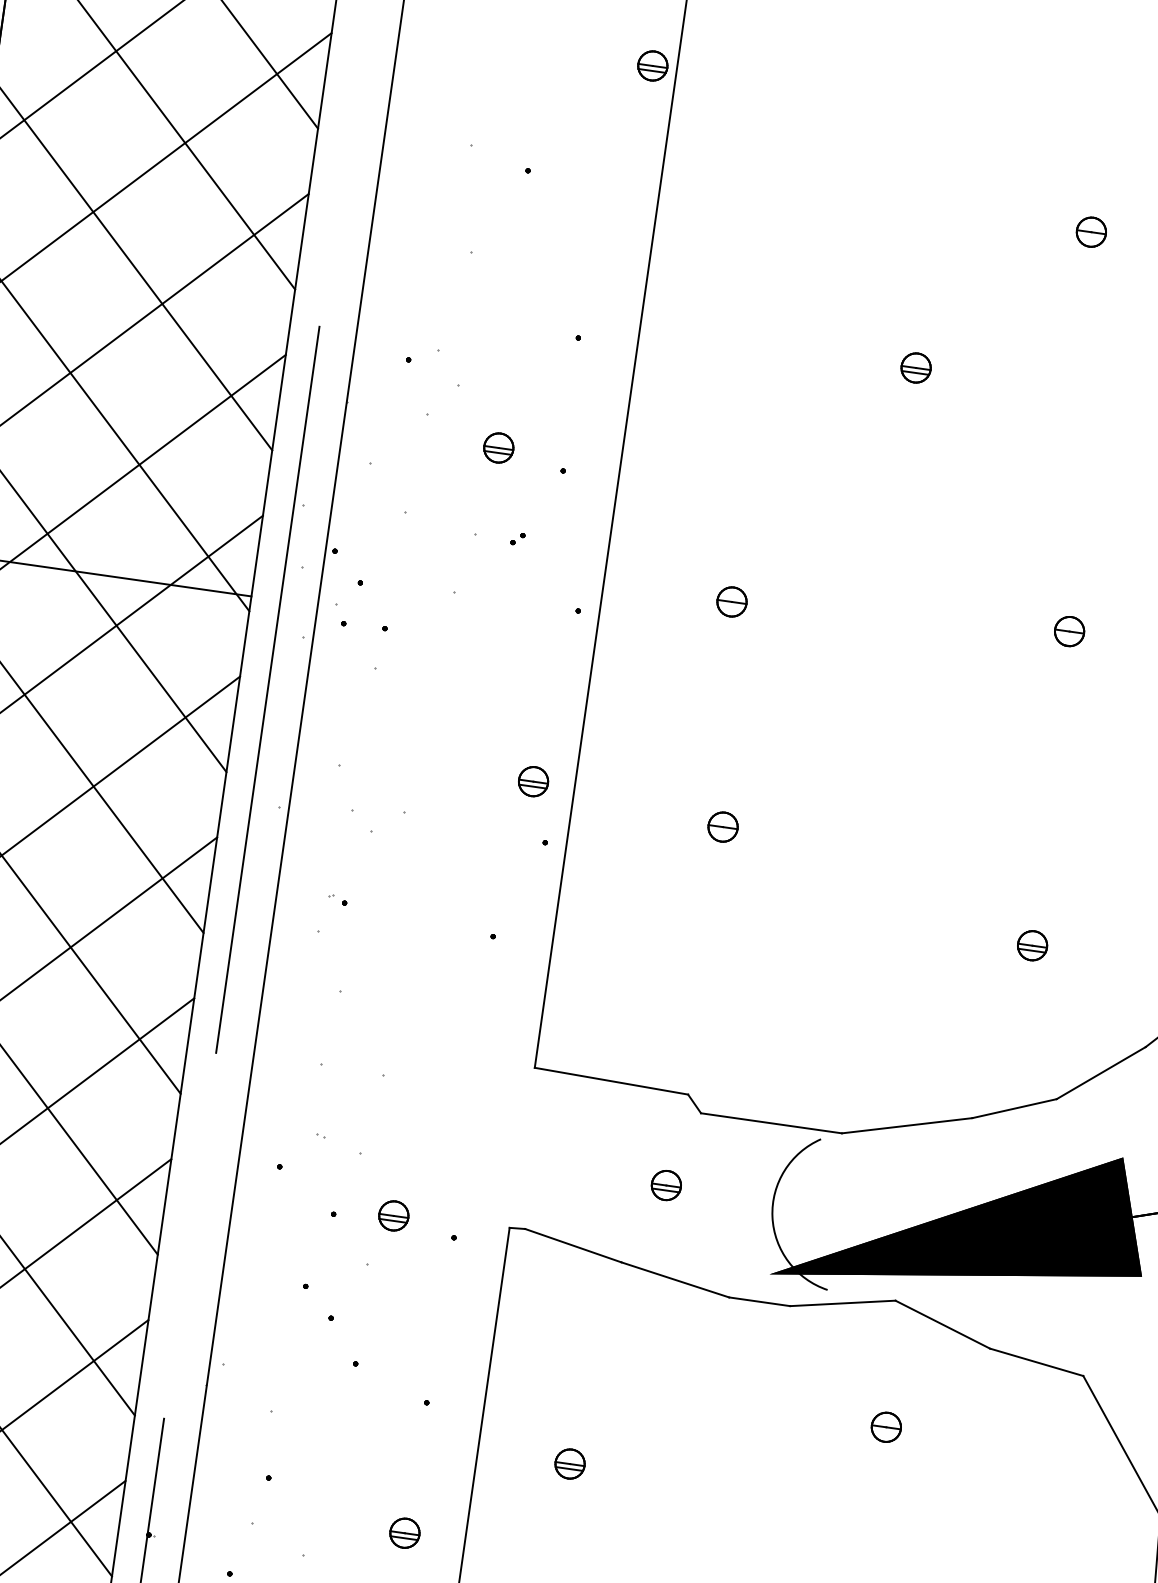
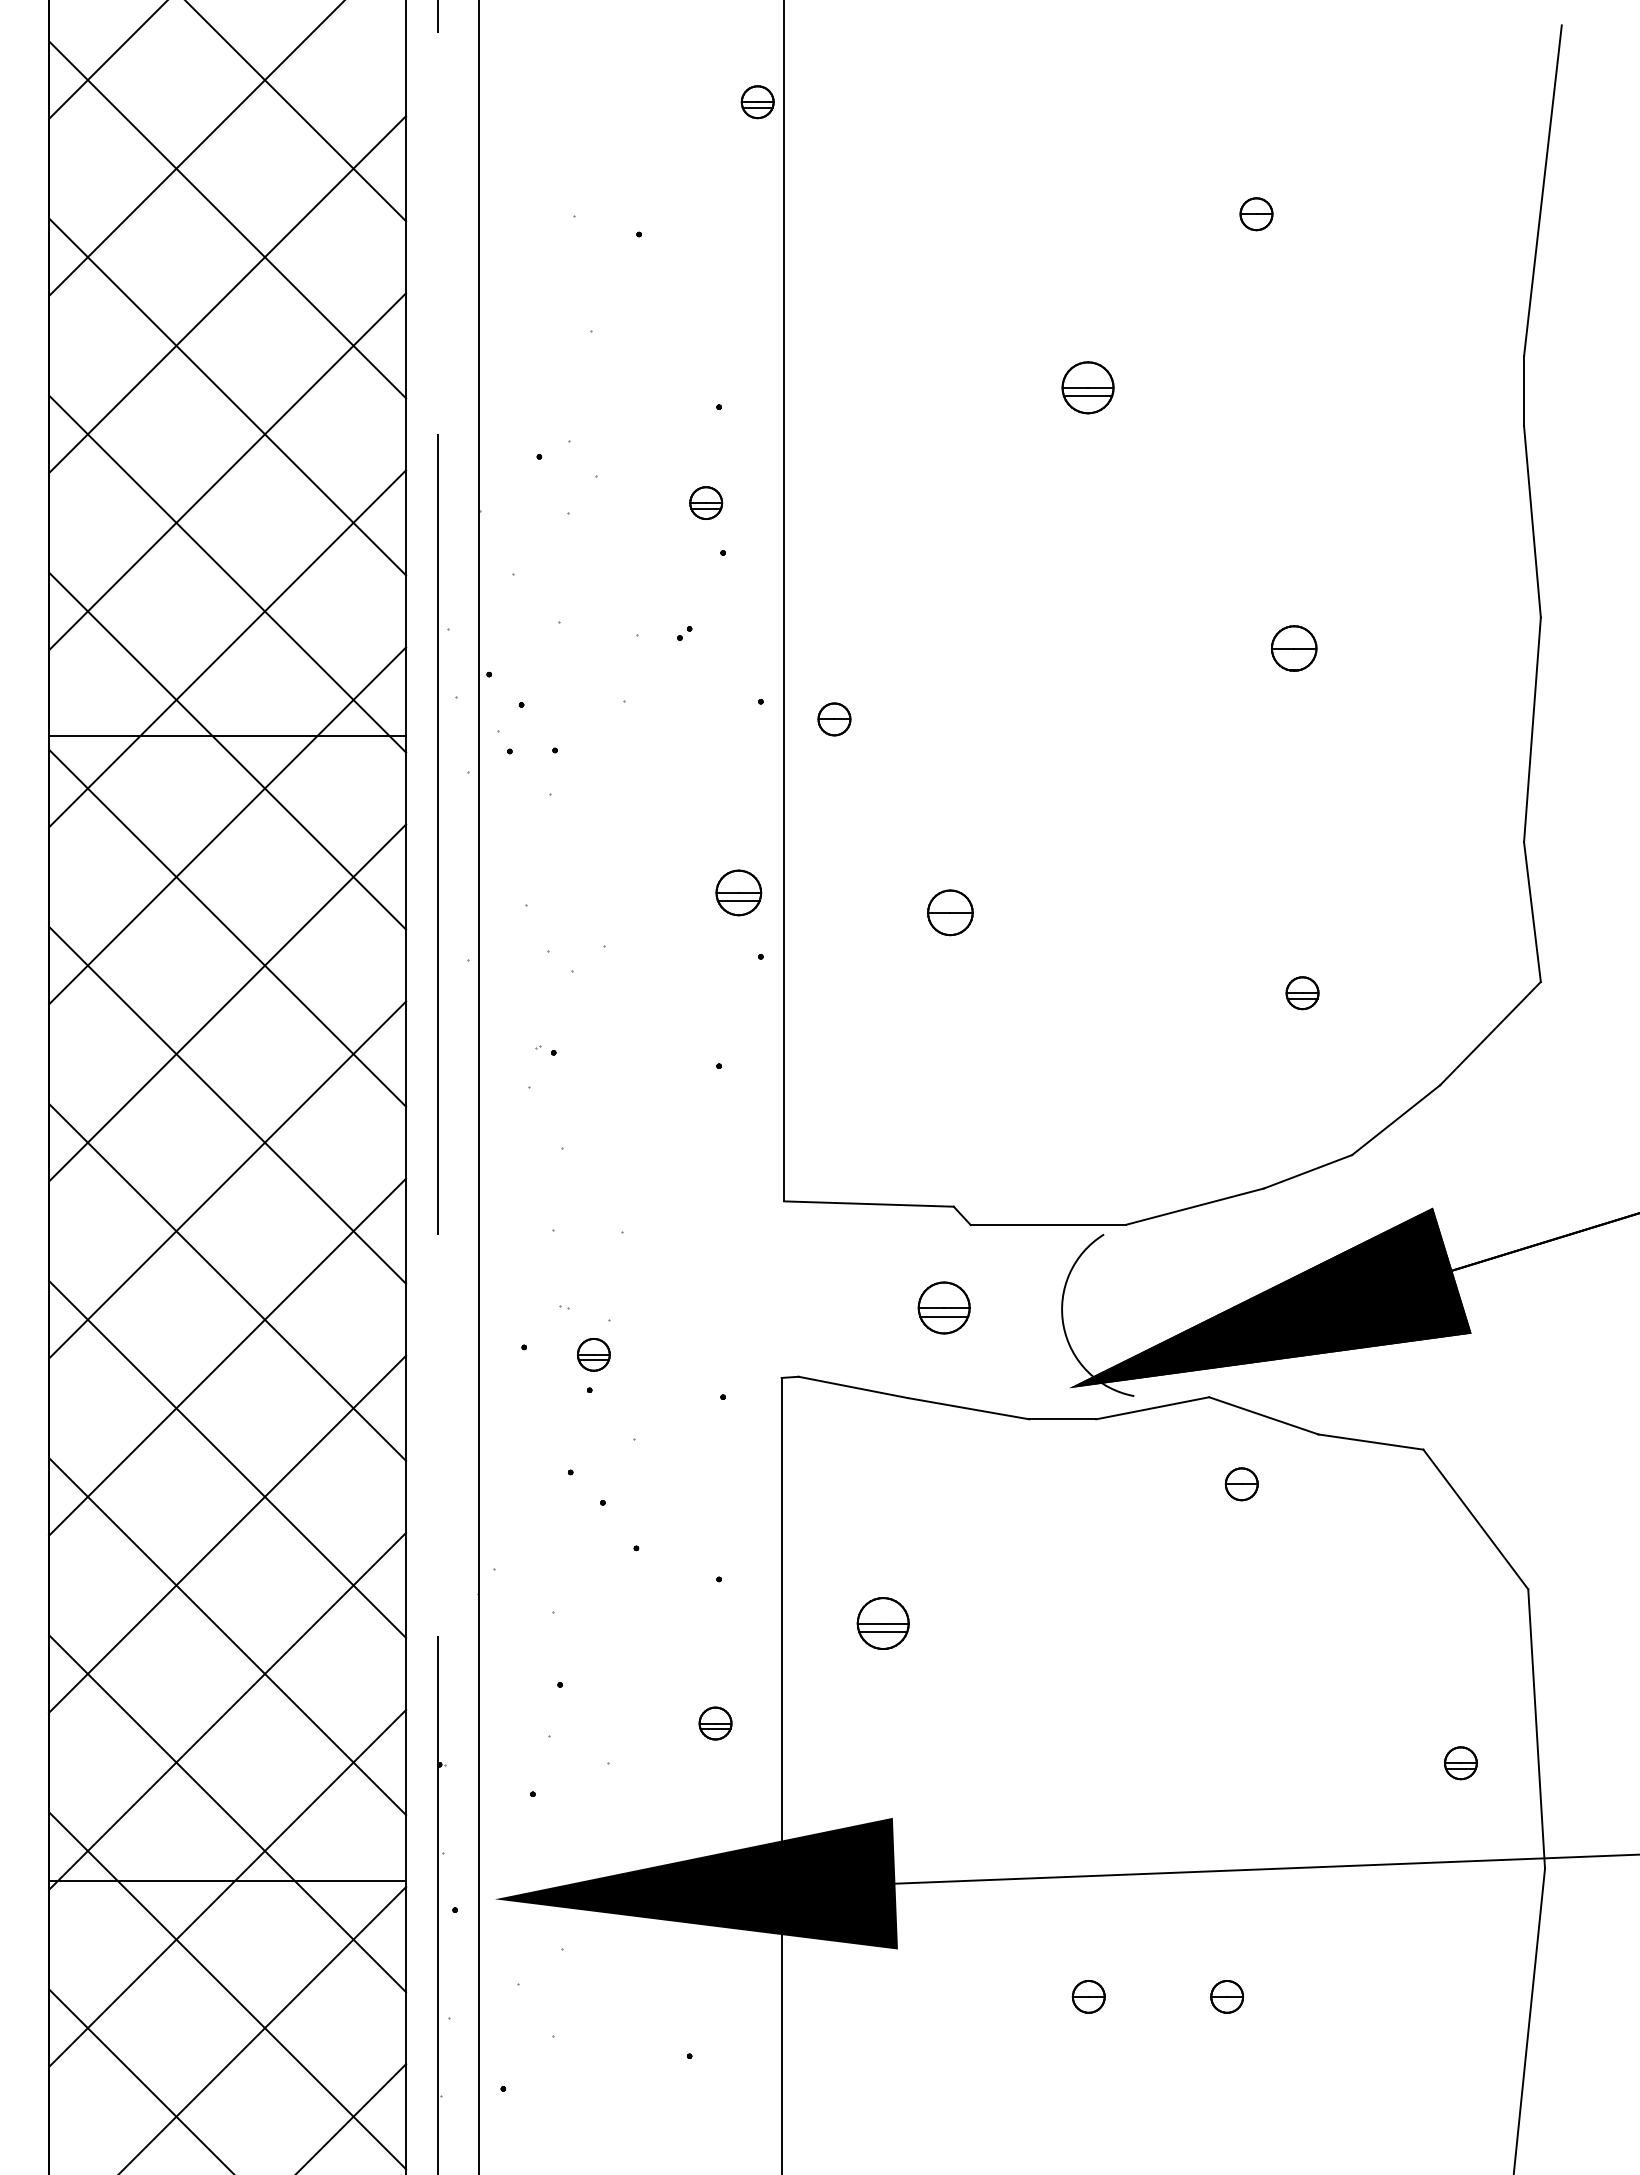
part: (916, 367) -> (1088, 387), size x1.6
part: (499, 447) -> (706, 502), moved
part: (732, 602) -> (834, 719), moved
part: (1069, 631) -> (1294, 648), size x1.4
part: (533, 781) -> (738, 892), size x1.4
part: (723, 826) -> (950, 912), size x1.4
part: (666, 1185) -> (944, 1308), size x1.6
part: (393, 1215) -> (593, 1354), moved
part: (886, 1427) -> (1241, 1484), moved
part: (569, 1463) -> (882, 1623), size x1.6

